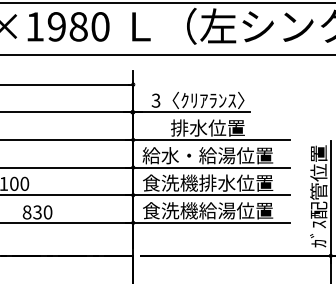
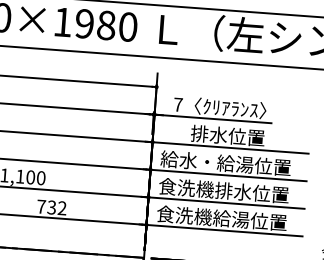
text: (155, 100) -> (177, 104), 3 -> 7
text: (37, 212) -> (51, 207), 830 -> 732

